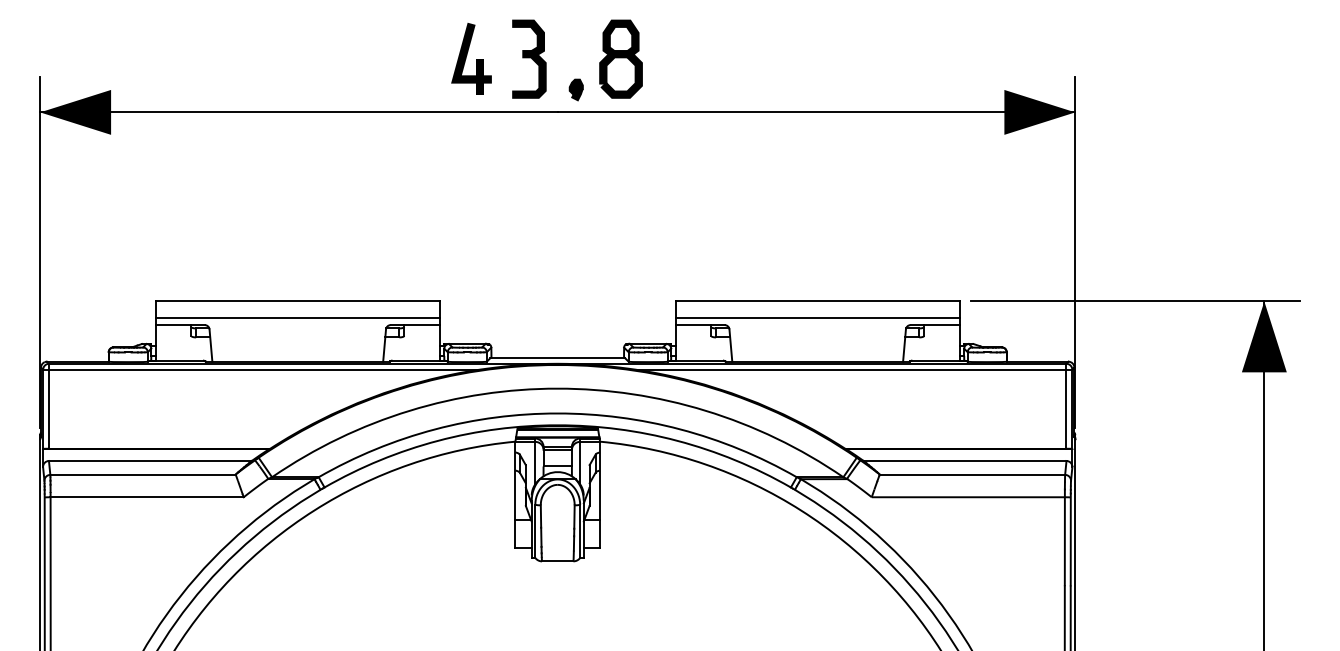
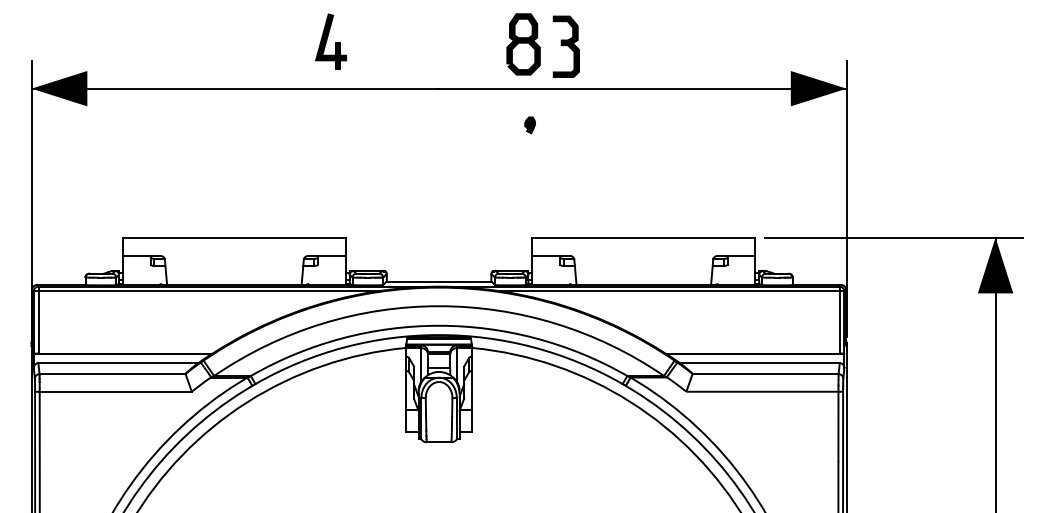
part: (471, 58) -> (331, 41), moved
part: (529, 58) -> (566, 46), moved
part: (620, 58) -> (523, 43), moved
part: (575, 89) -> (529, 124), moved
line: (297, 318) -> (234, 250), removed
line: (817, 318) -> (643, 250), removed

